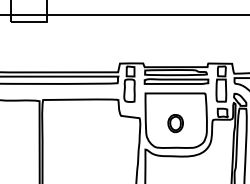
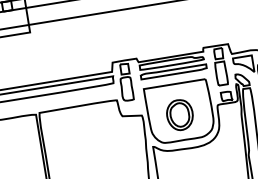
part: (175, 123) -> (179, 115), size x1.67

